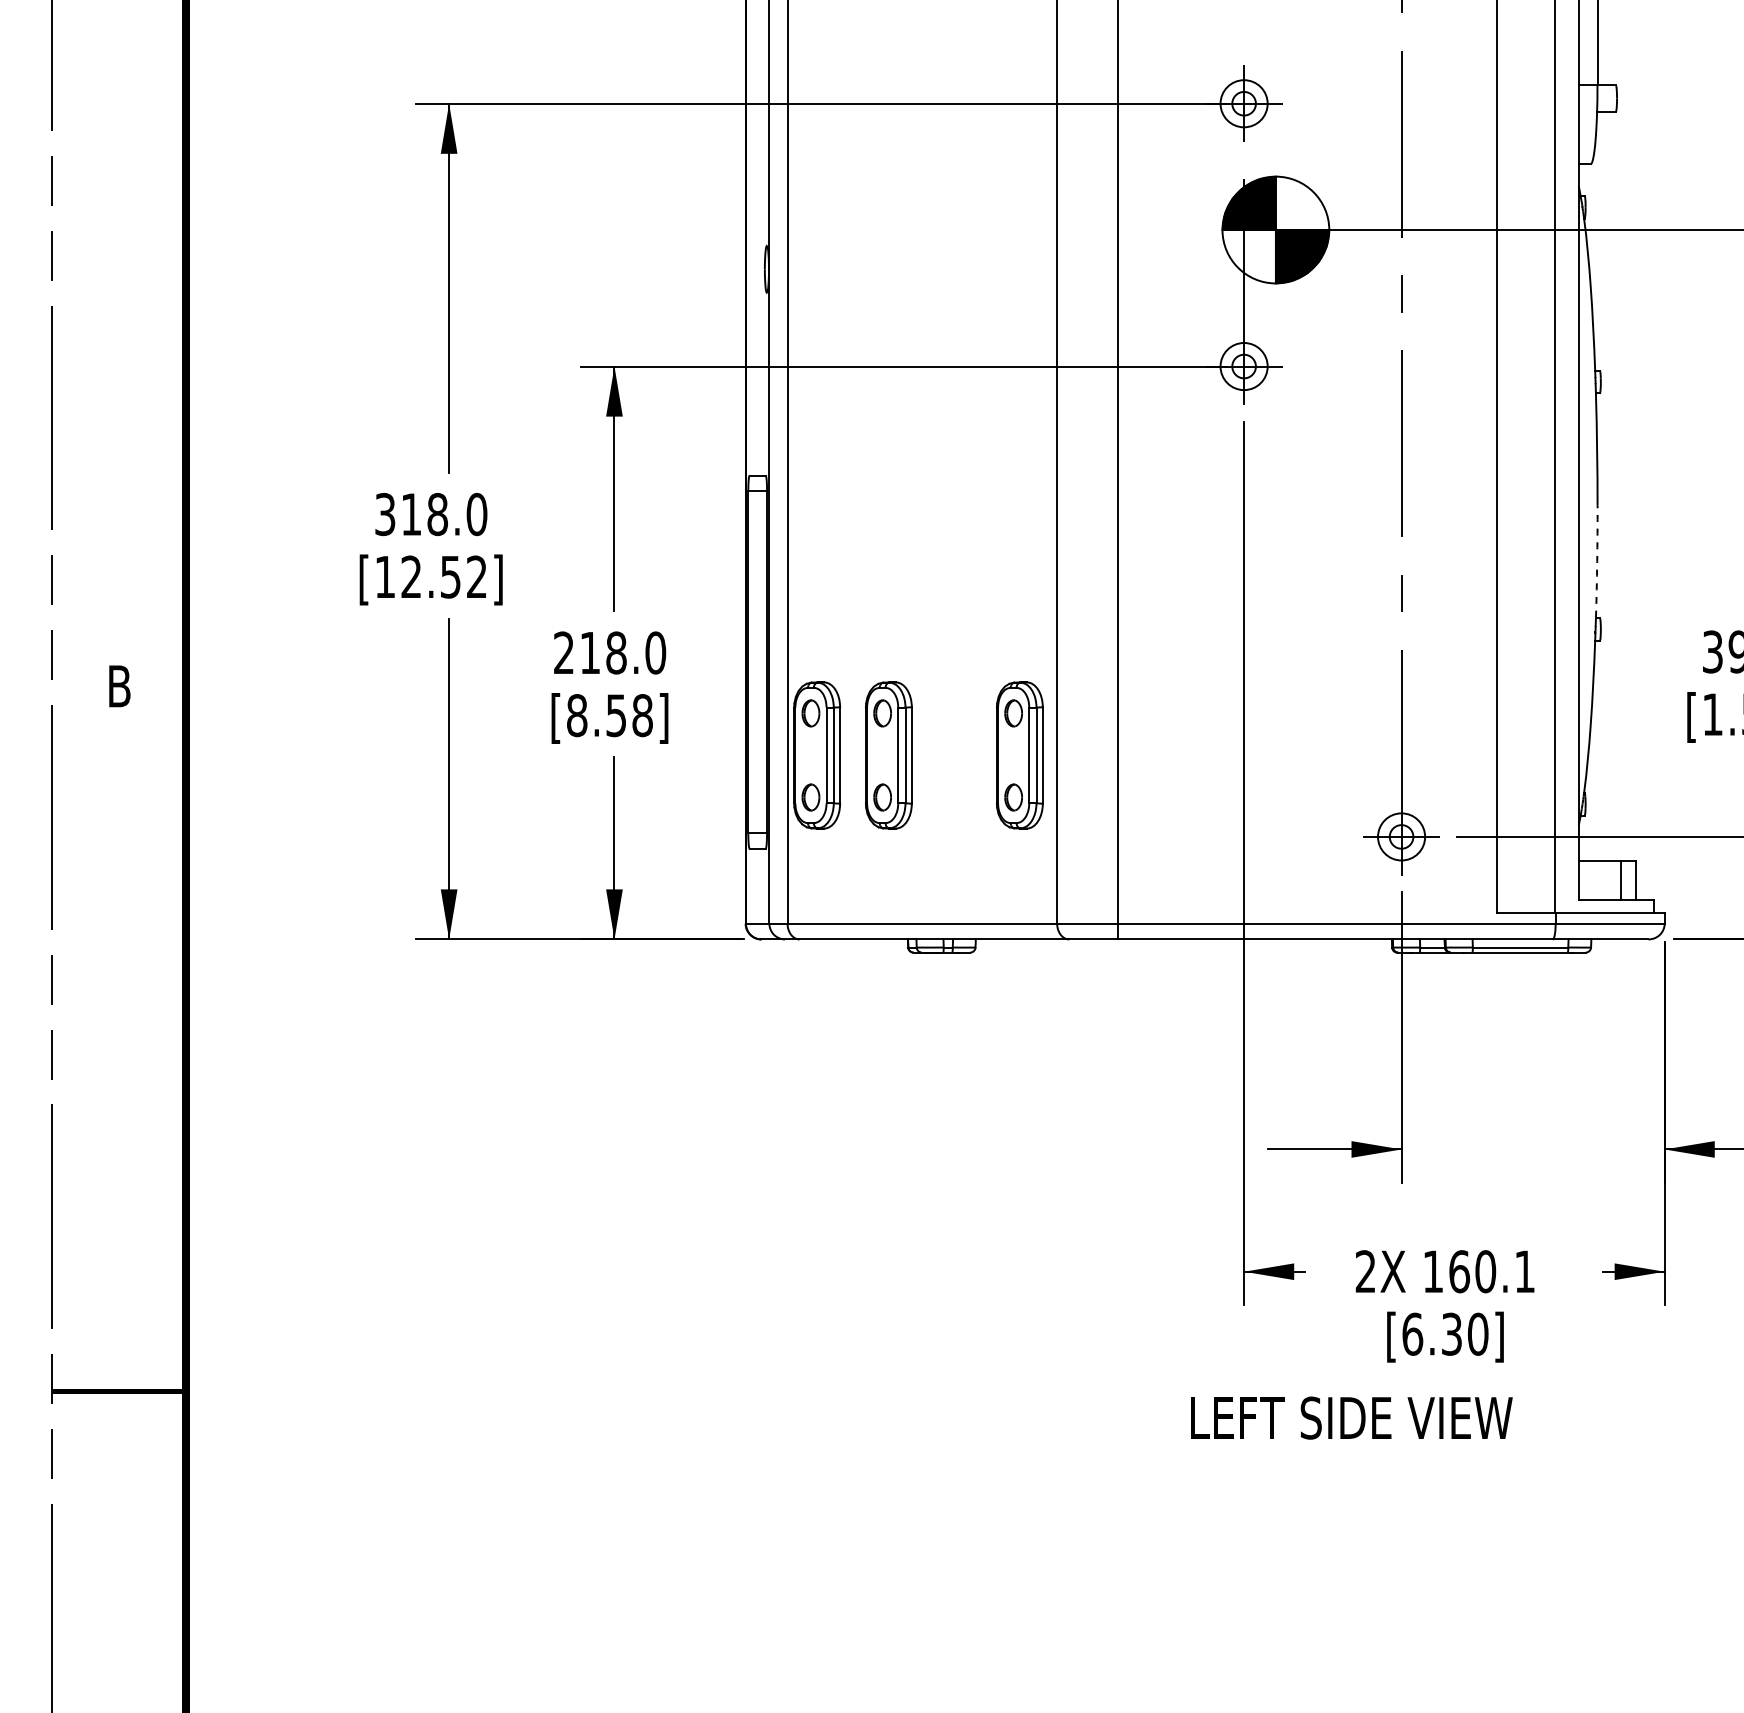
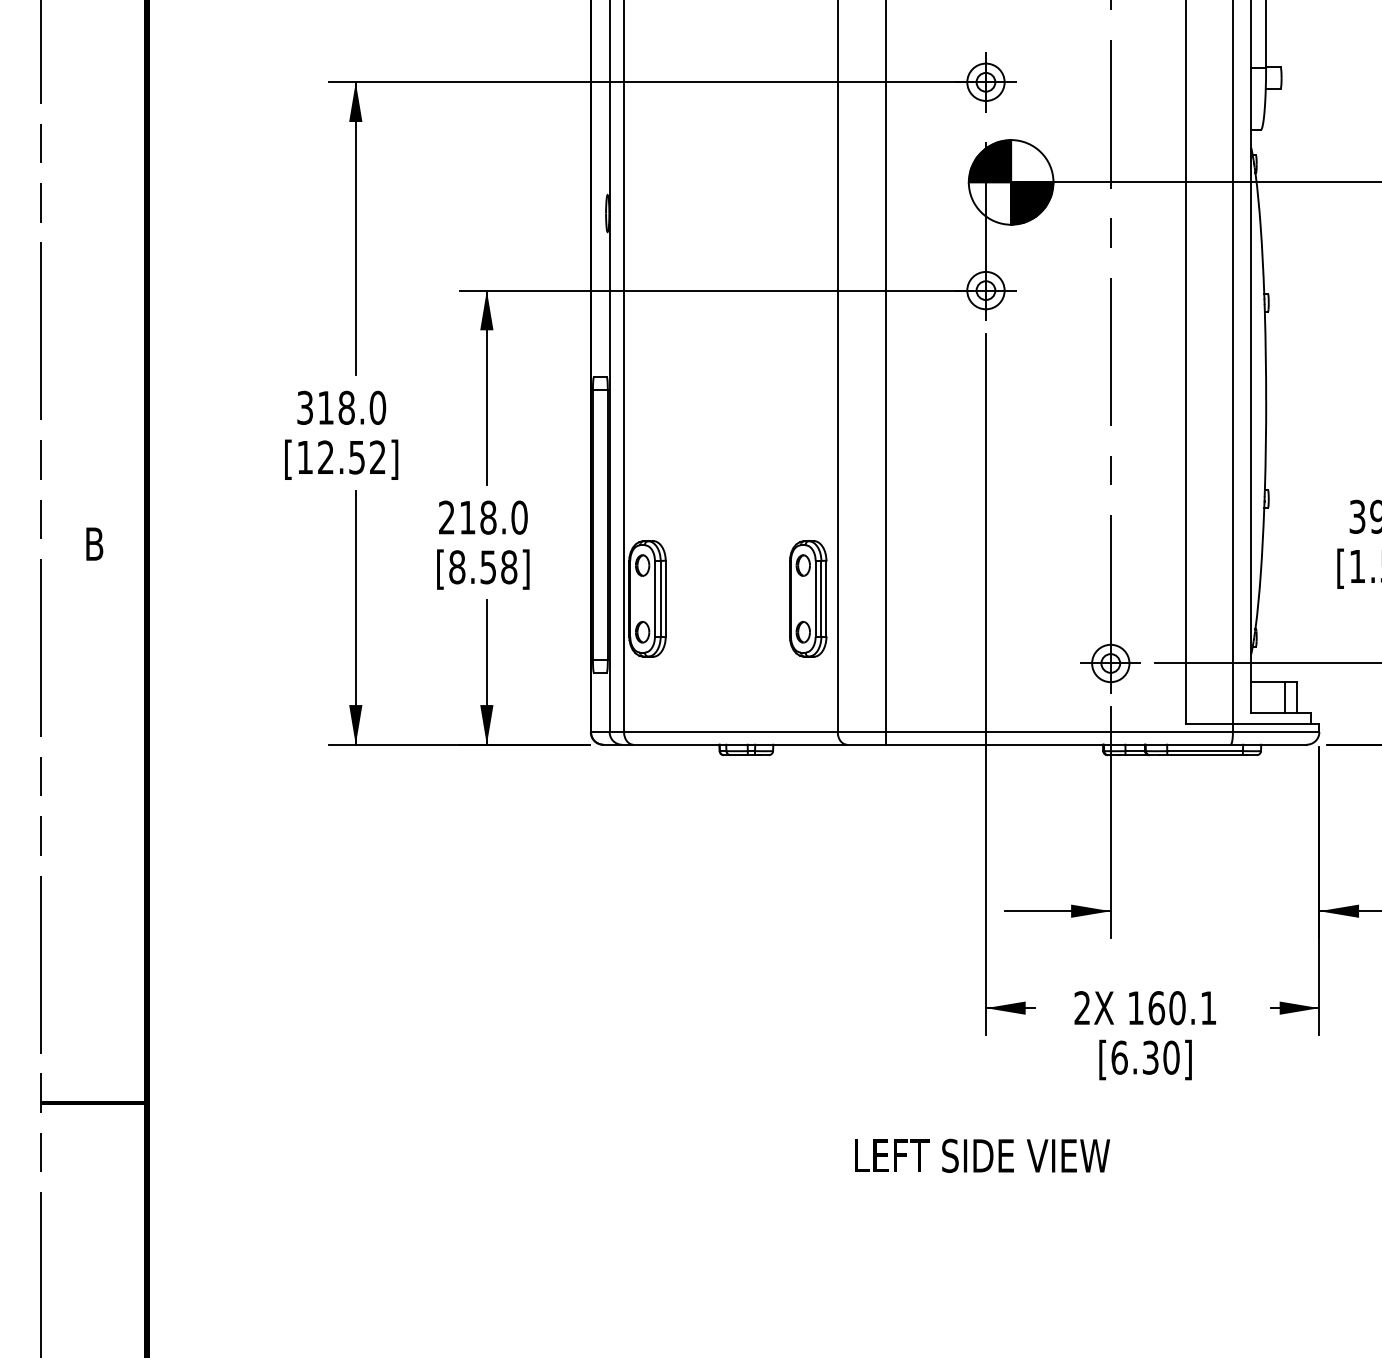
arc: (1597, 561) -> (1266, 445), dashed -> solid
part: (888, 755) -> (704, 598), removed
text: (1351, 1417) -> (982, 1155), moved

